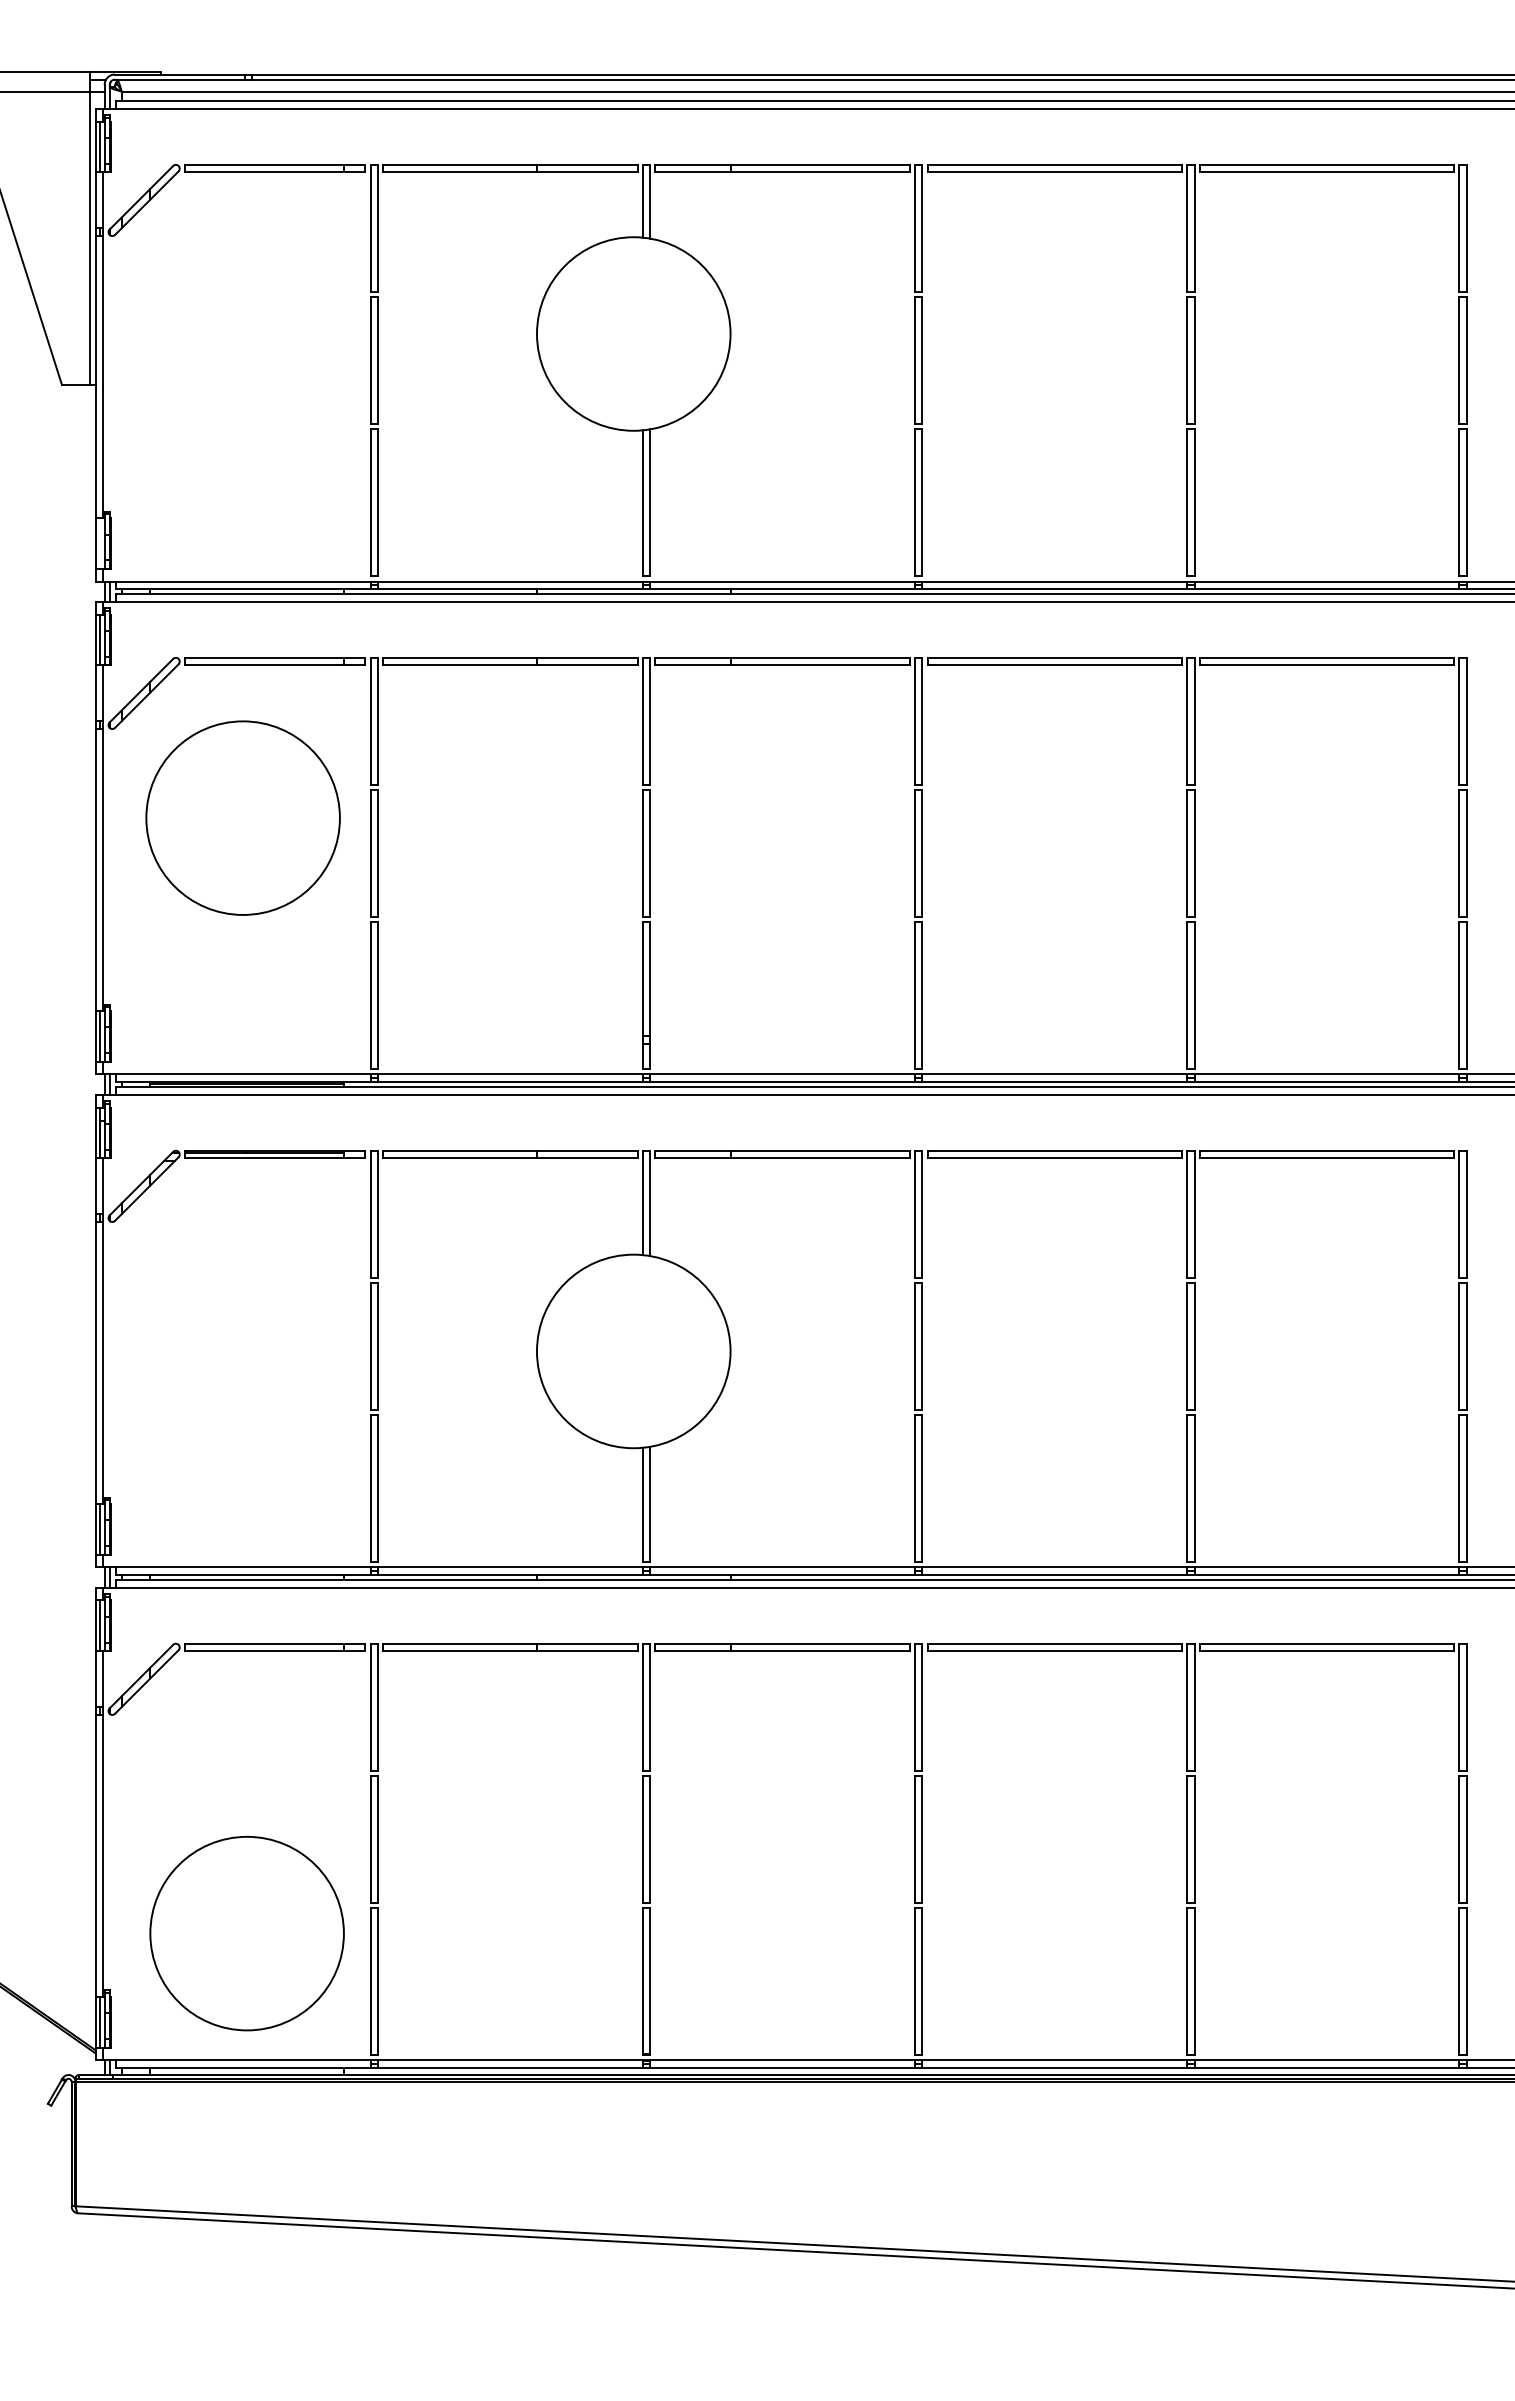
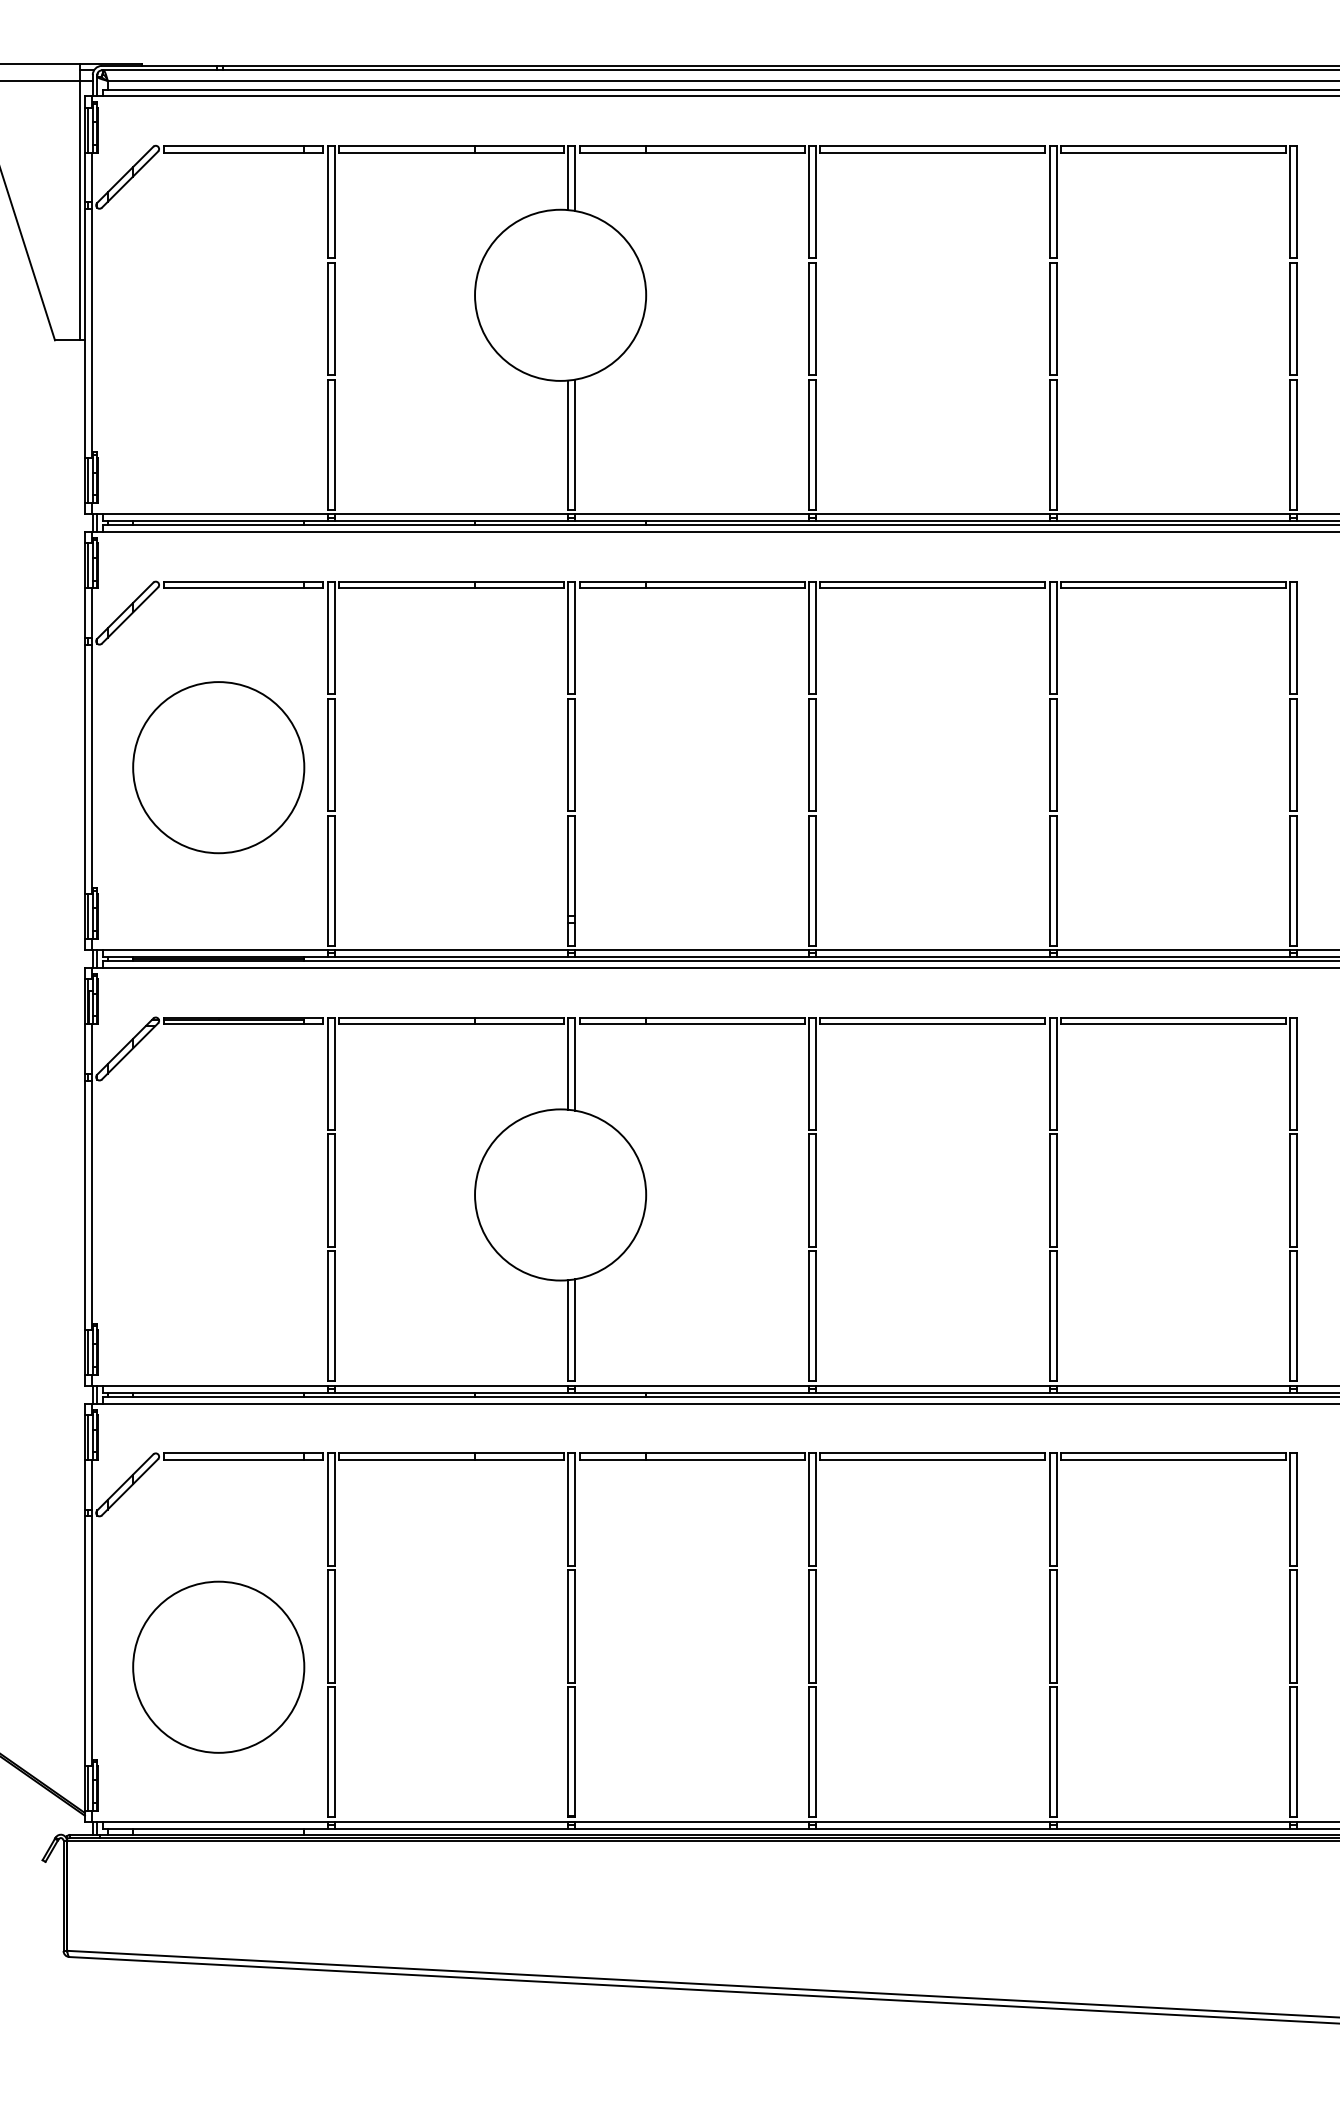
line: (99, 542) -> (88, 479), added
circle: (242, 817) -> (218, 767), moved
circle: (246, 1933) -> (218, 1667), moved

